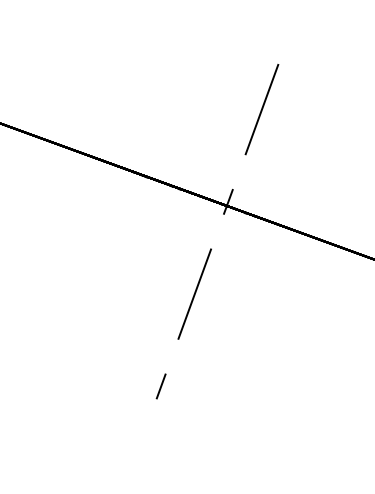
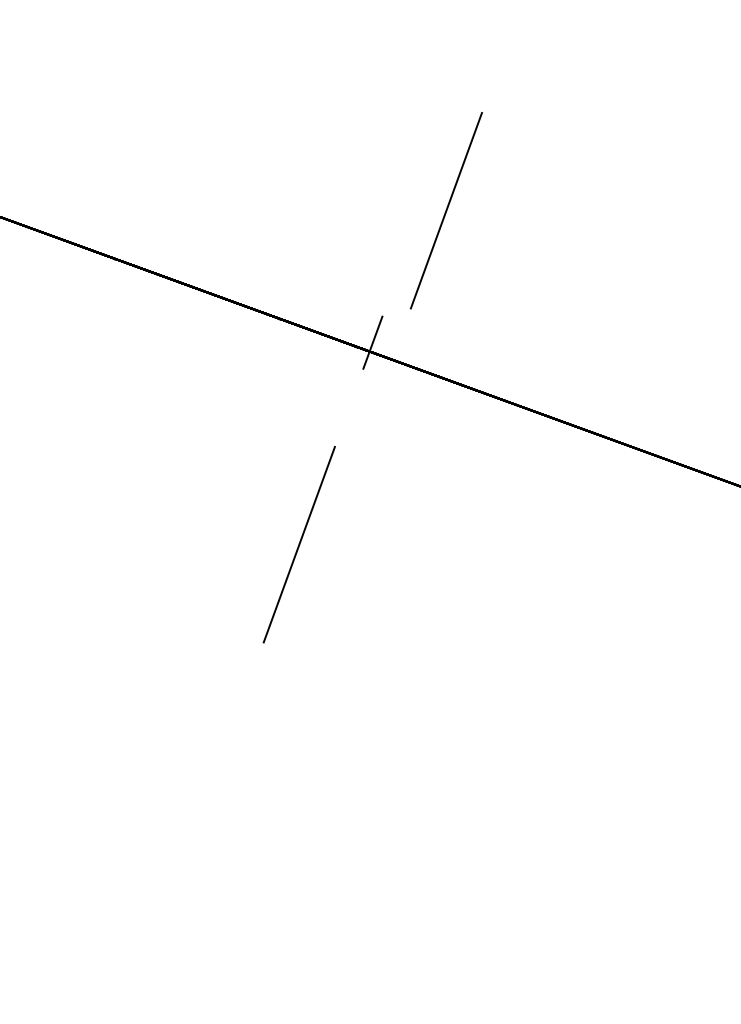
line: (261, 109) -> (445, 210), moved
line: (160, 386) -> (224, 746), removed

